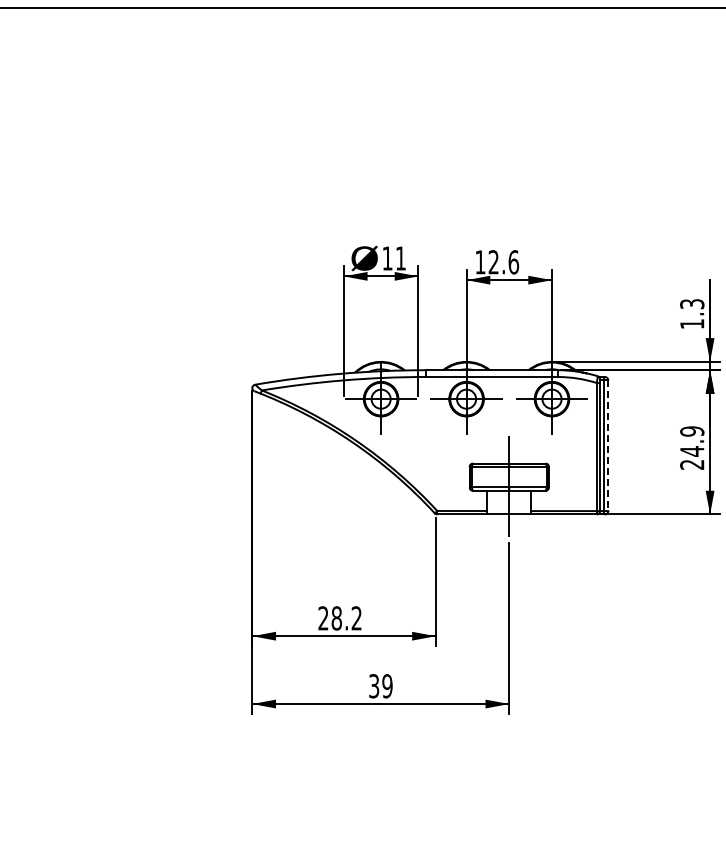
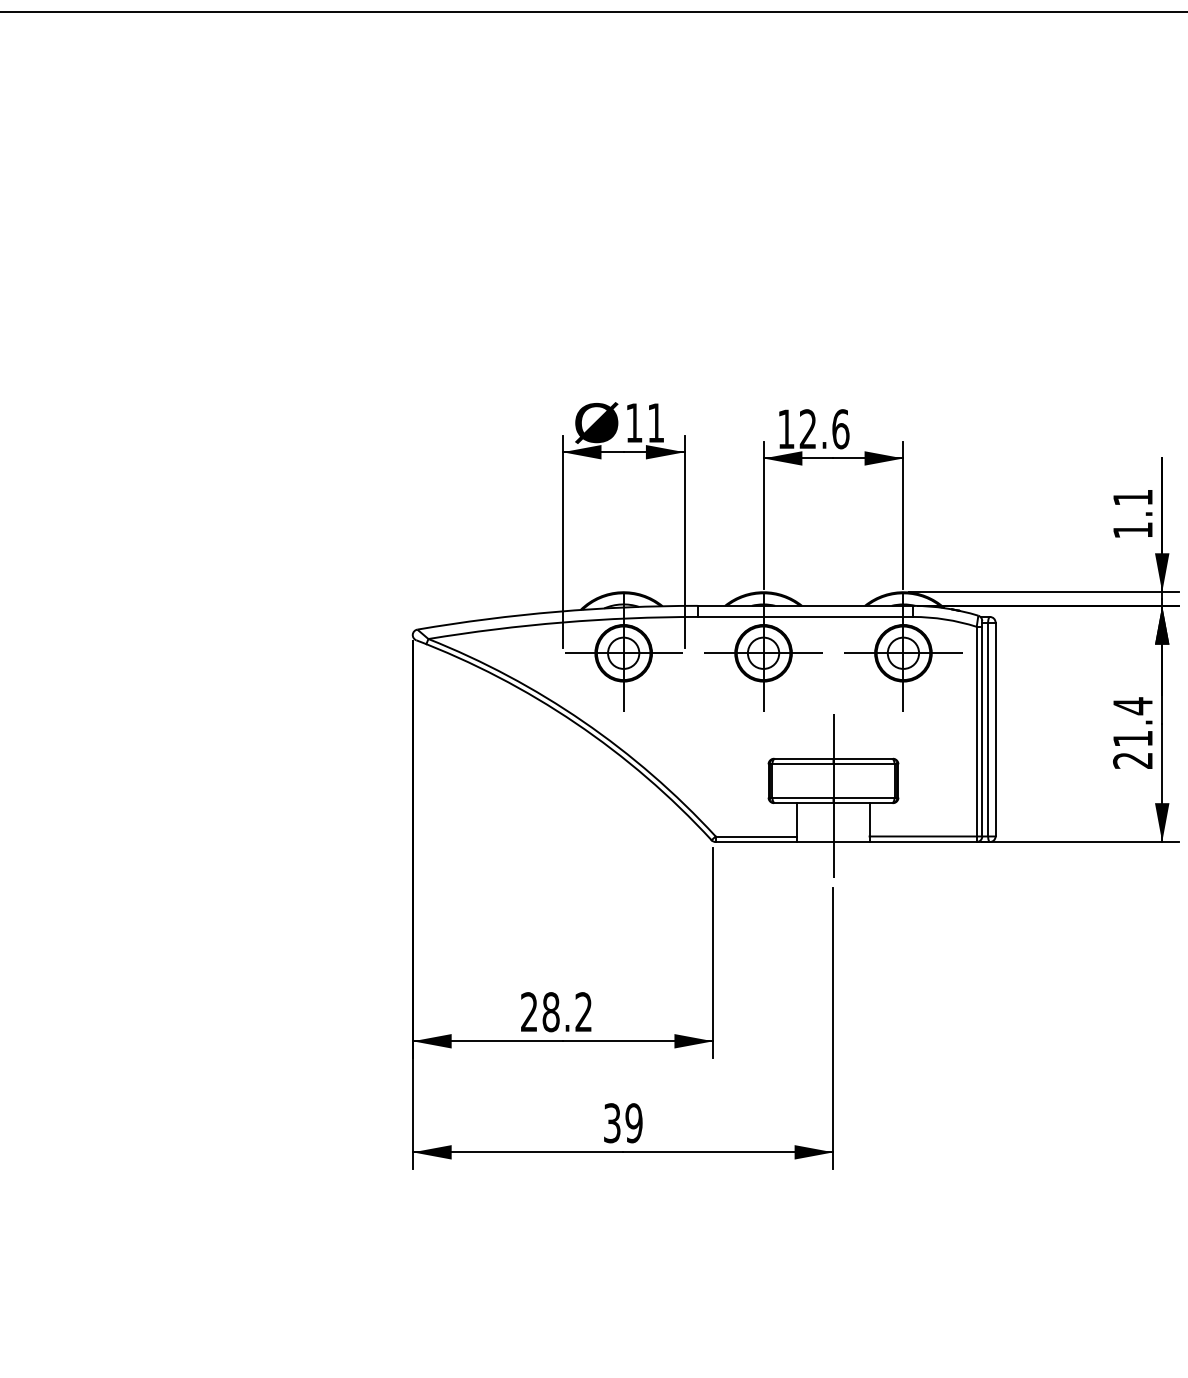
text: (692, 304) -> (1133, 498), 1.3 -> 1.1
text: (692, 441) -> (1133, 722), 24.9 -> 21.4
line: (608, 446) -> (995, 730), dashed -> solid

